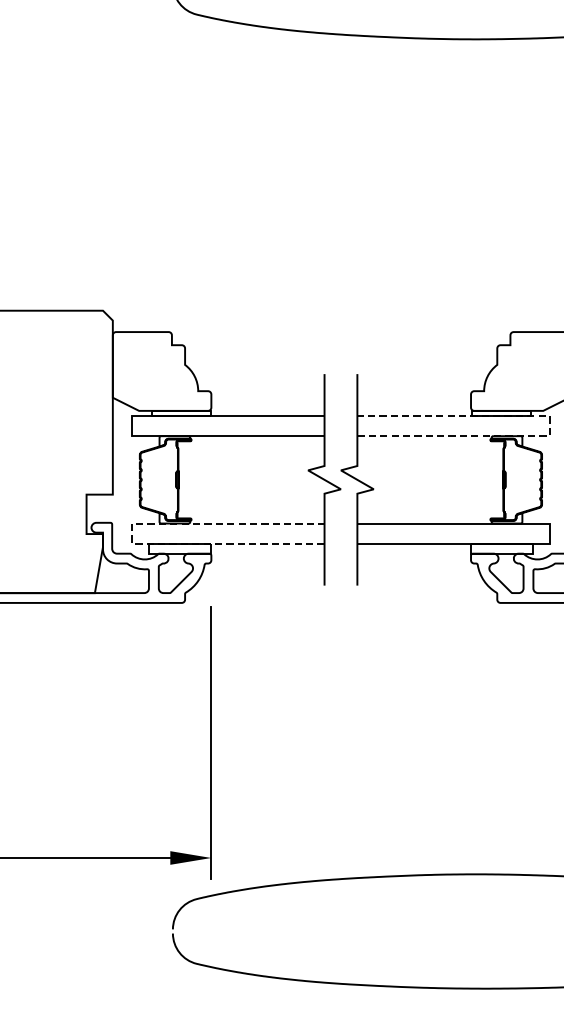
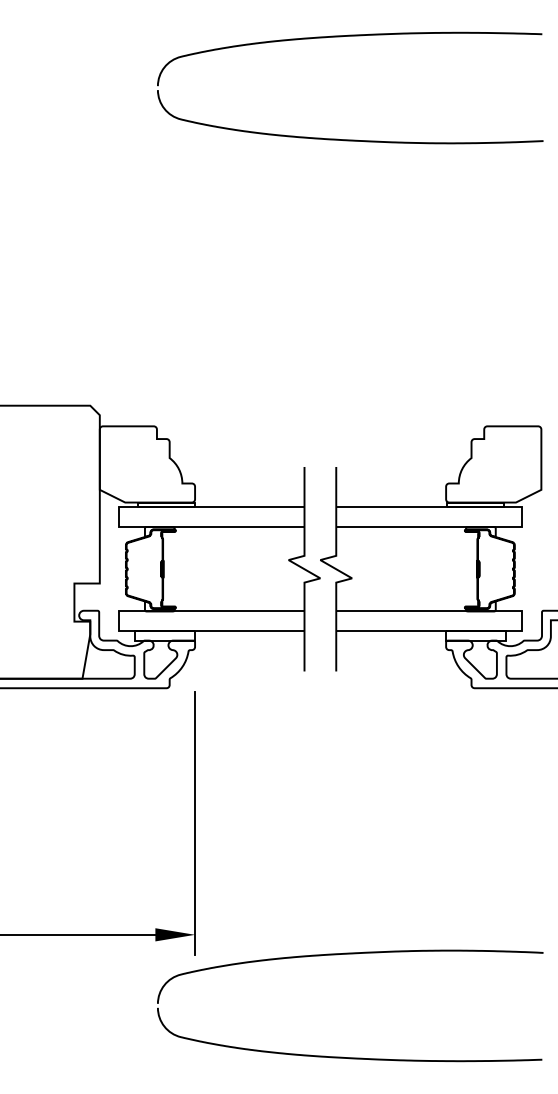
line: (550, 426) -> (522, 517), dashed -> solid
line: (132, 533) -> (118, 621), dashed -> solid

